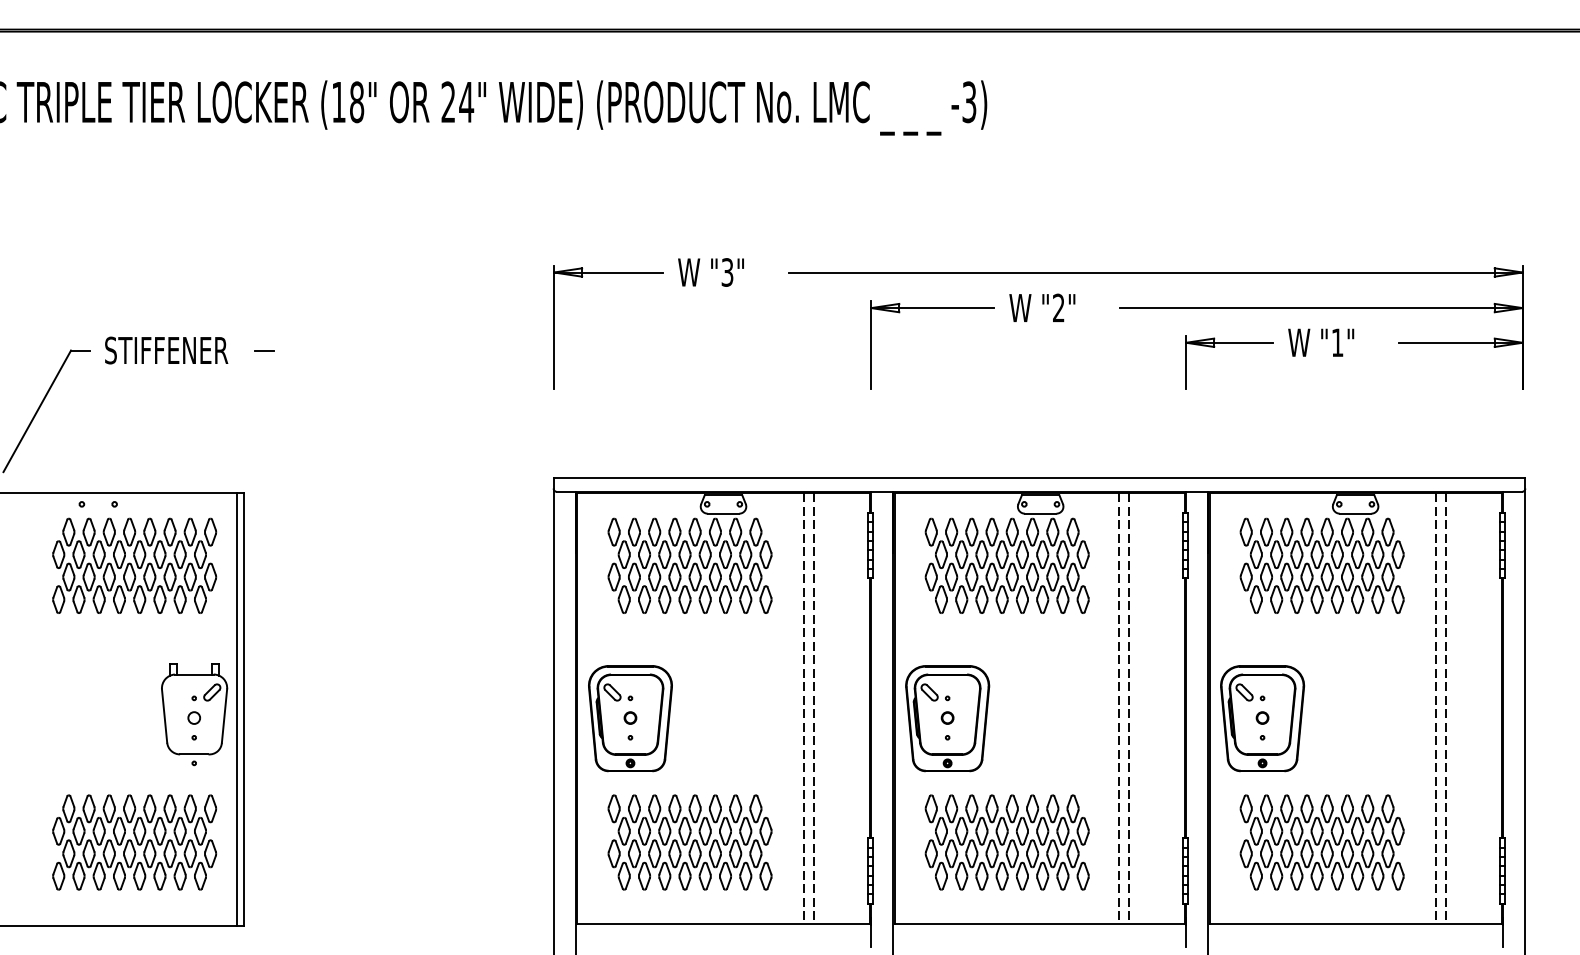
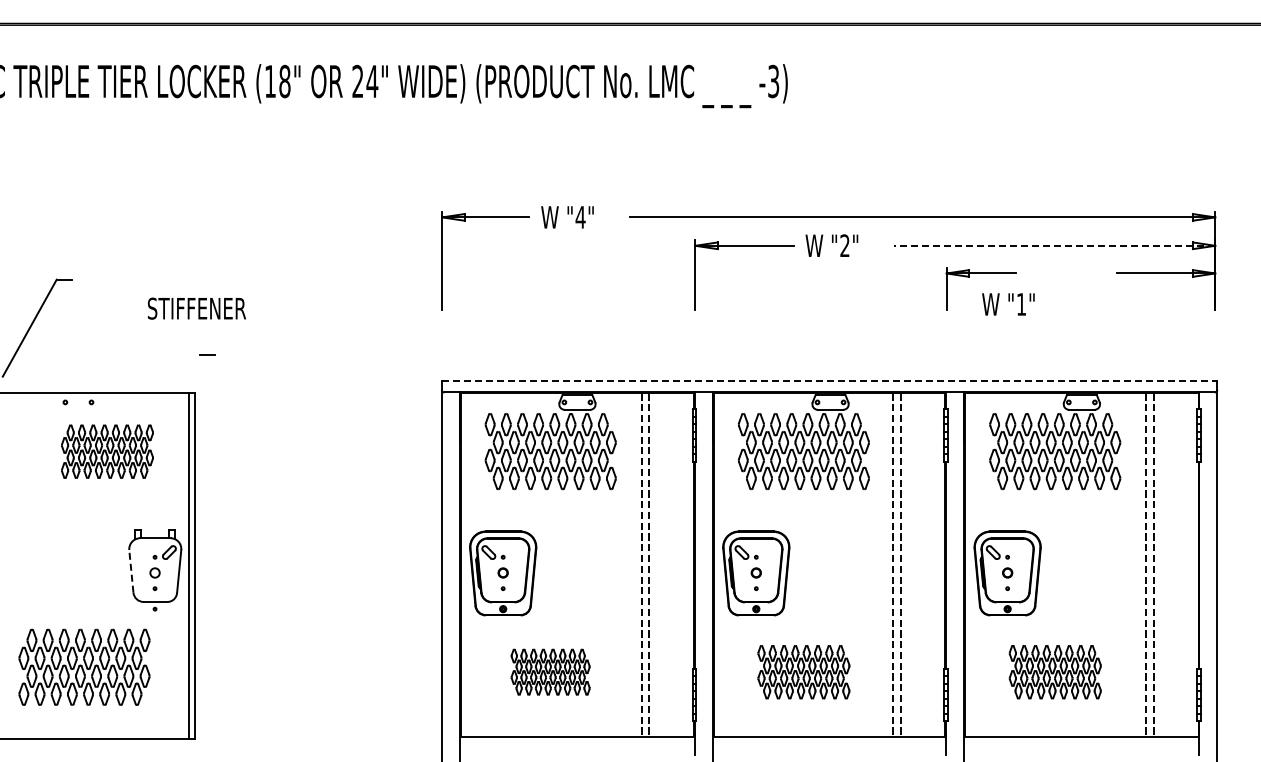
text: (727, 271) -> (580, 216), "3" -> "4"
line: (1321, 307) -> (1054, 245), solid -> dashed
text: (1321, 342) -> (1008, 304), moved
text: (166, 350) -> (196, 308), moved
line: (264, 350) -> (207, 354), moved
line: (1039, 478) -> (829, 381), solid -> dashed
part: (134, 565) -> (107, 451), size x0.7
line: (164, 714) -> (131, 570), solid -> dashed
part: (134, 841) -> (84, 666), moved
part: (689, 841) -> (550, 671), size x0.6
part: (1006, 841) -> (803, 671), size x0.7
part: (1322, 841) -> (1055, 671), size x0.7

